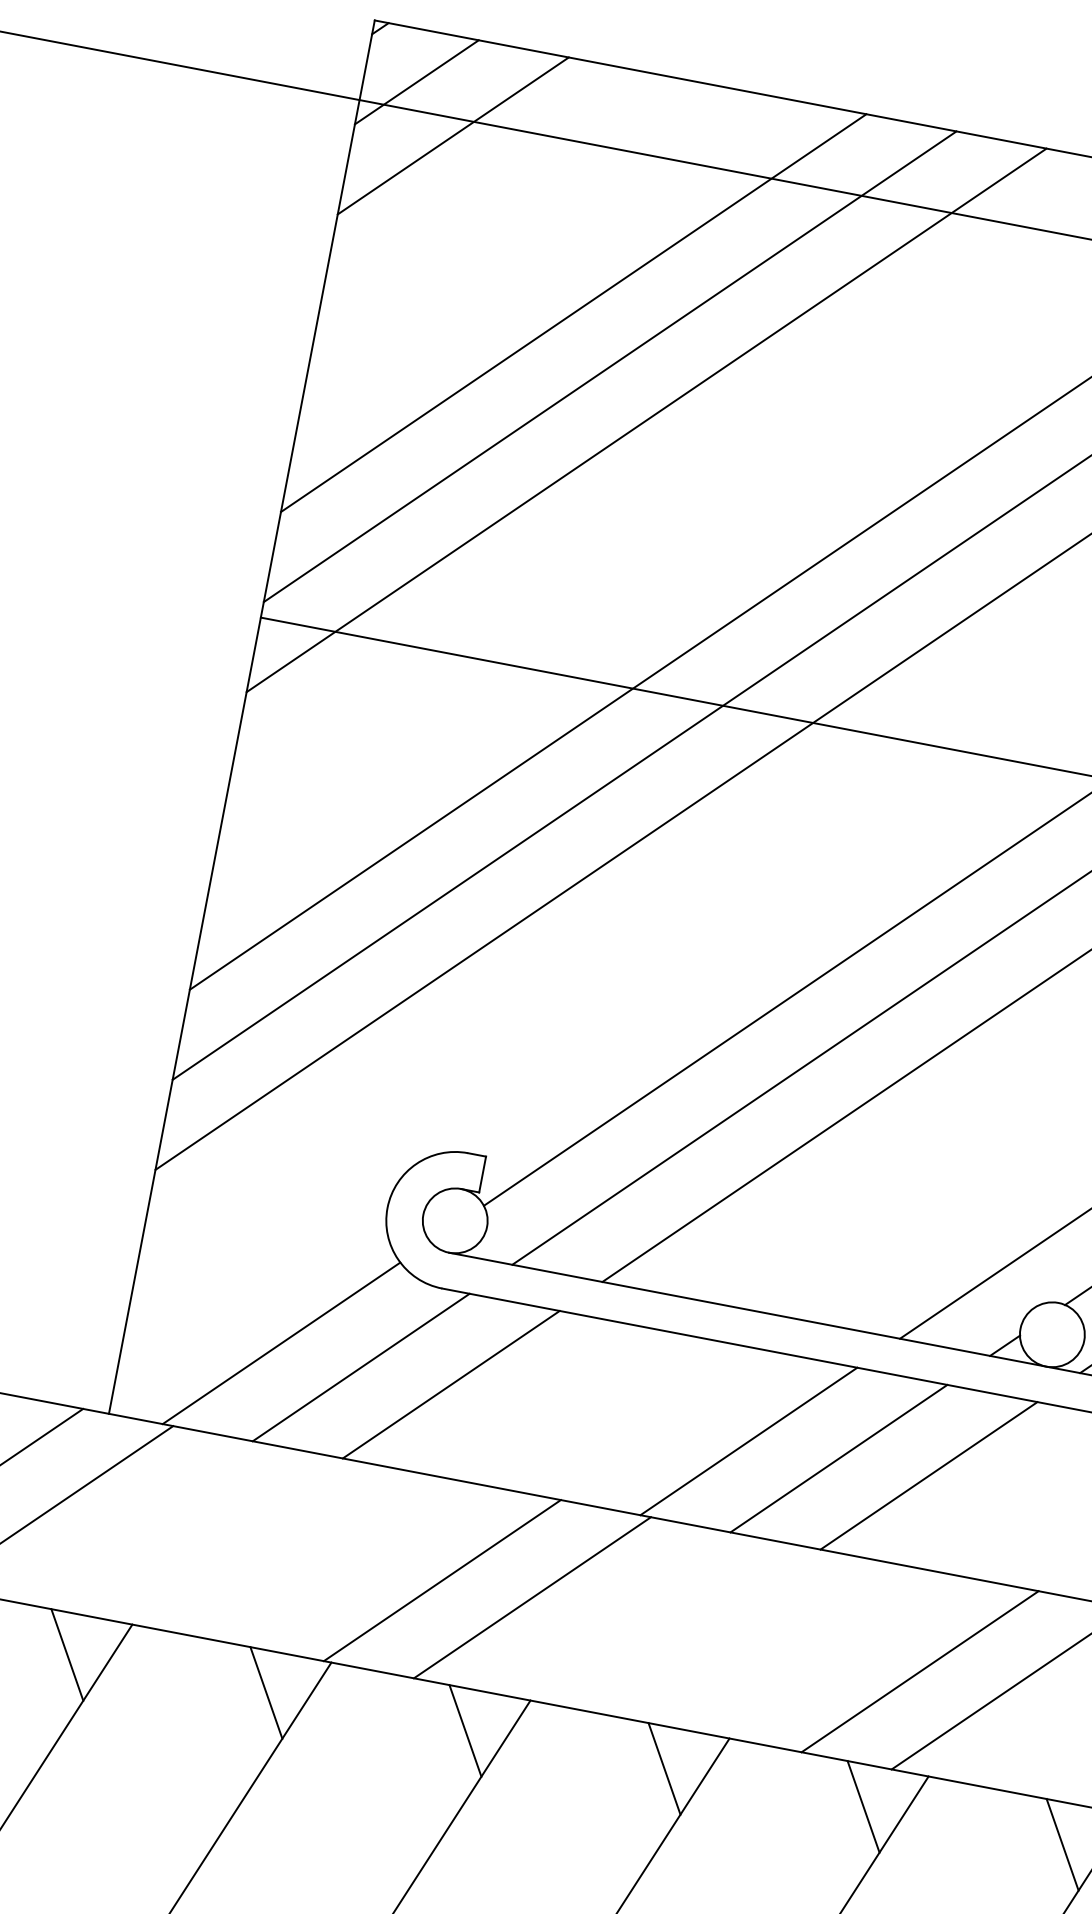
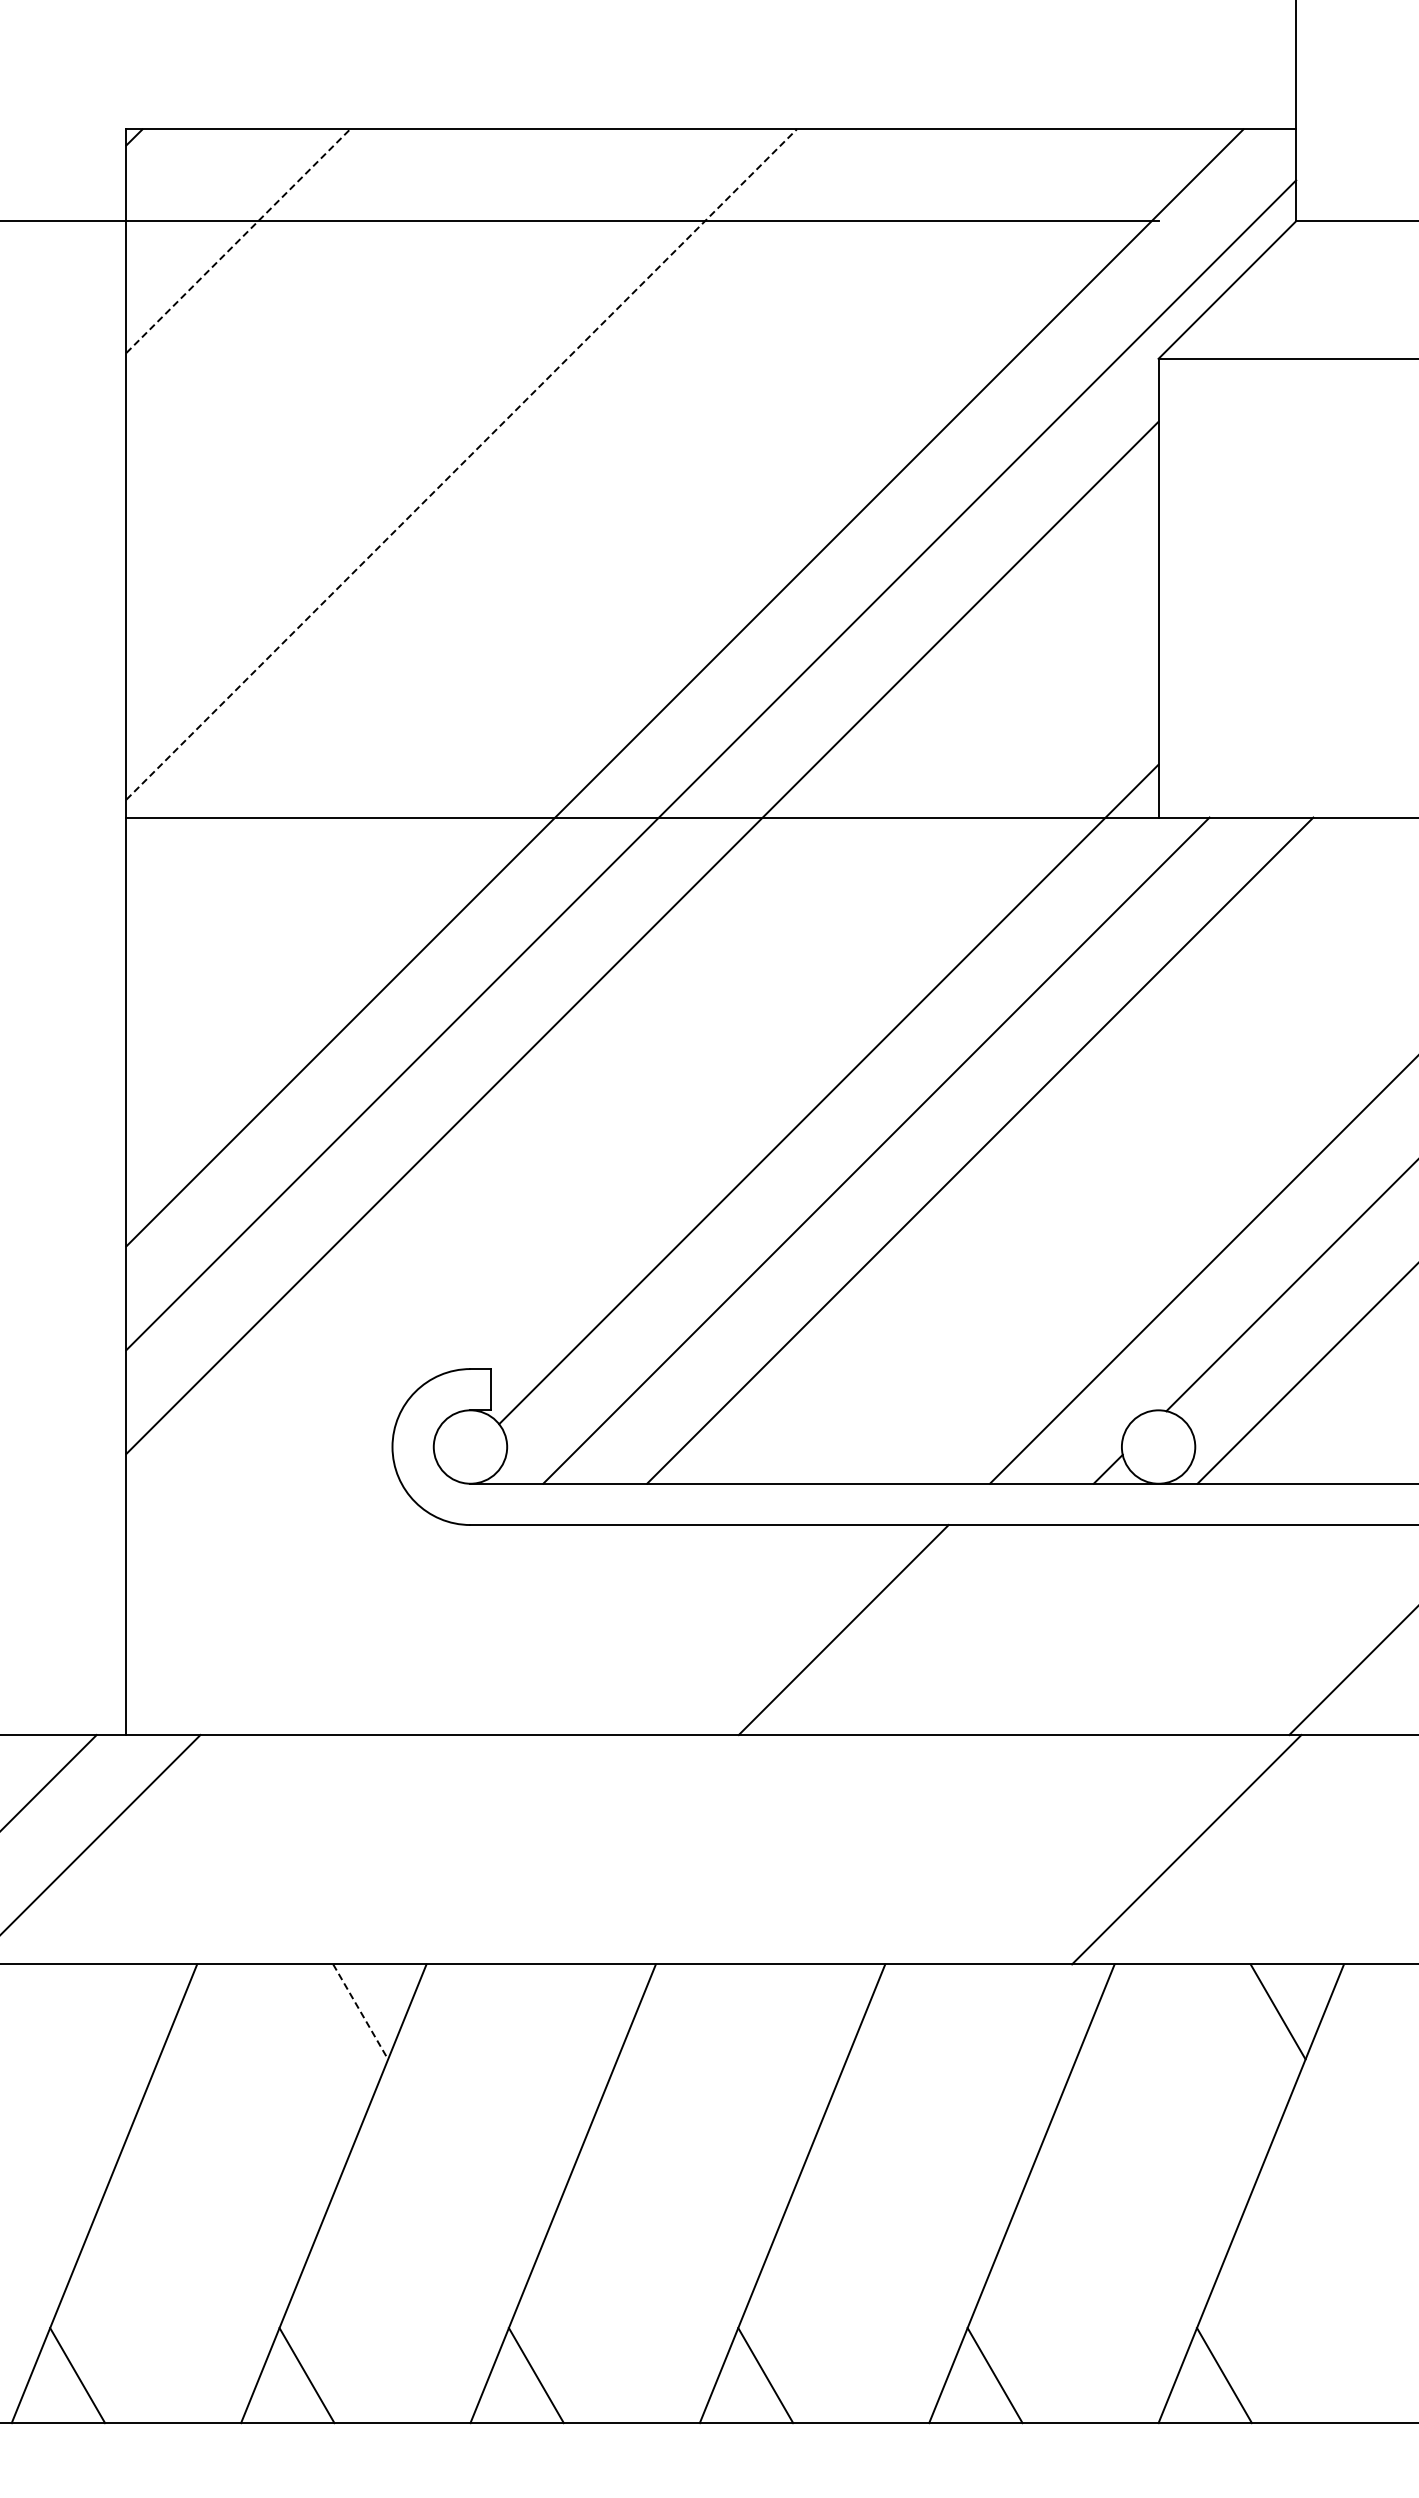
line: (416, 82) -> (186, 189), removed
line: (453, 135) -> (238, 240), solid -> dashed
line: (573, 312) -> (409, 412), removed
line: (610, 366) -> (461, 464), solid -> dashed
line: (646, 420) -> (513, 516), removed
line: (281, 1343) -> (303, 1620), removed
line: (361, 1368) -> (397, 1630), removed
line: (450, 1385) -> (500, 1630), removed
line: (838, 1459) -> (947, 1630), removed
line: (929, 1476) -> (1051, 1630), removed
line: (442, 1580) -> (532, 1849), removed
line: (532, 1597) -> (636, 1849), removed
line: (66, 1654) -> (130, 2011), removed
line: (919, 1671) -> (1082, 1849), removed
line: (266, 1692) -> (360, 2011), solid -> dashed
line: (465, 1730) -> (589, 2011), removed
line: (663, 1768) -> (818, 2011), removed
line: (863, 1806) -> (1048, 2011), removed

